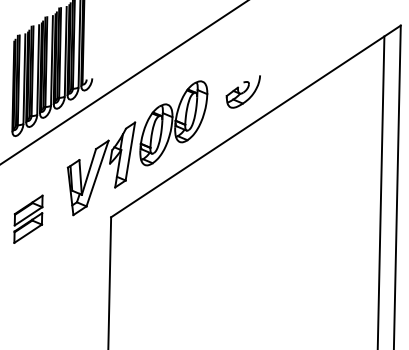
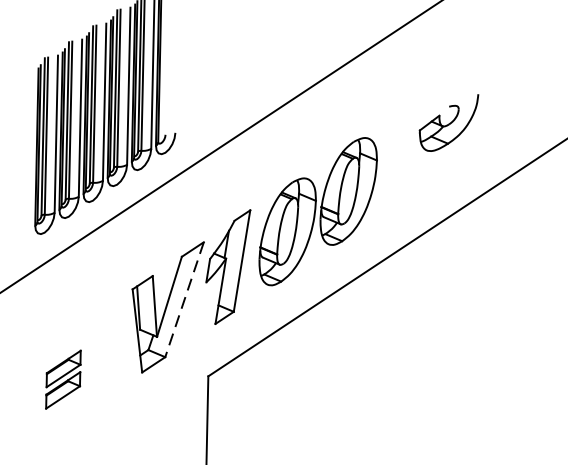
part: (242, 91) -> (447, 122), moved
line: (97, 173) -> (184, 299), solid -> dashed
part: (28, 218) -> (63, 378), size x0.7

